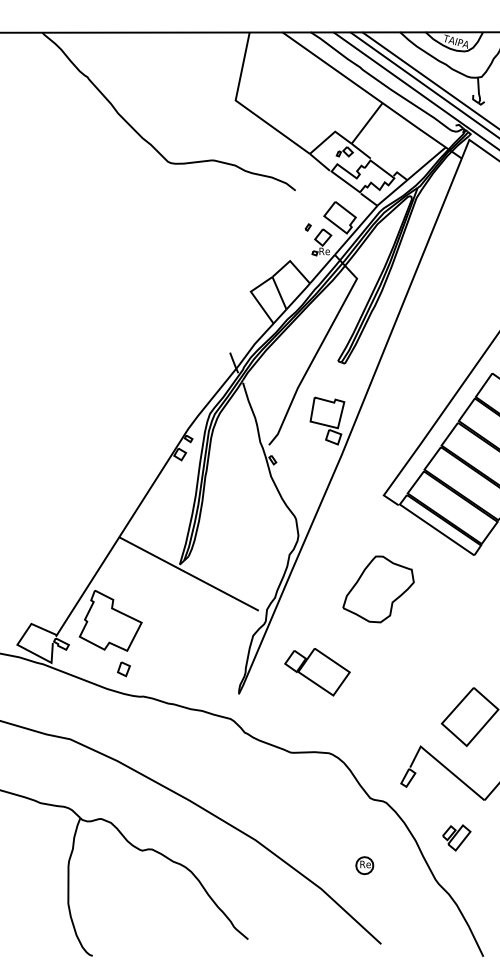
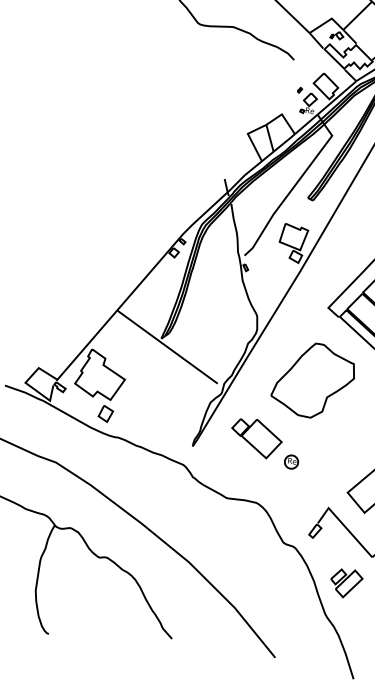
part: (378, 589) -> (313, 380), size x1.43
part: (123, 669) -> (105, 414), size x1.43
part: (456, 837) -> (346, 583), size x1.43
part: (364, 865) -> (291, 461), moved

